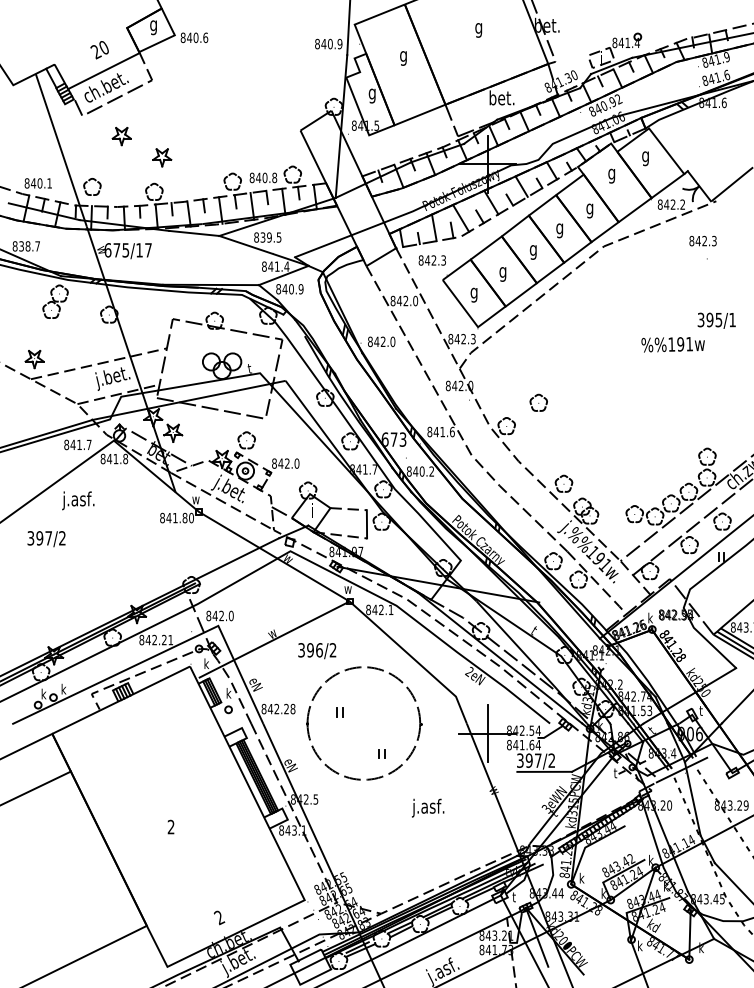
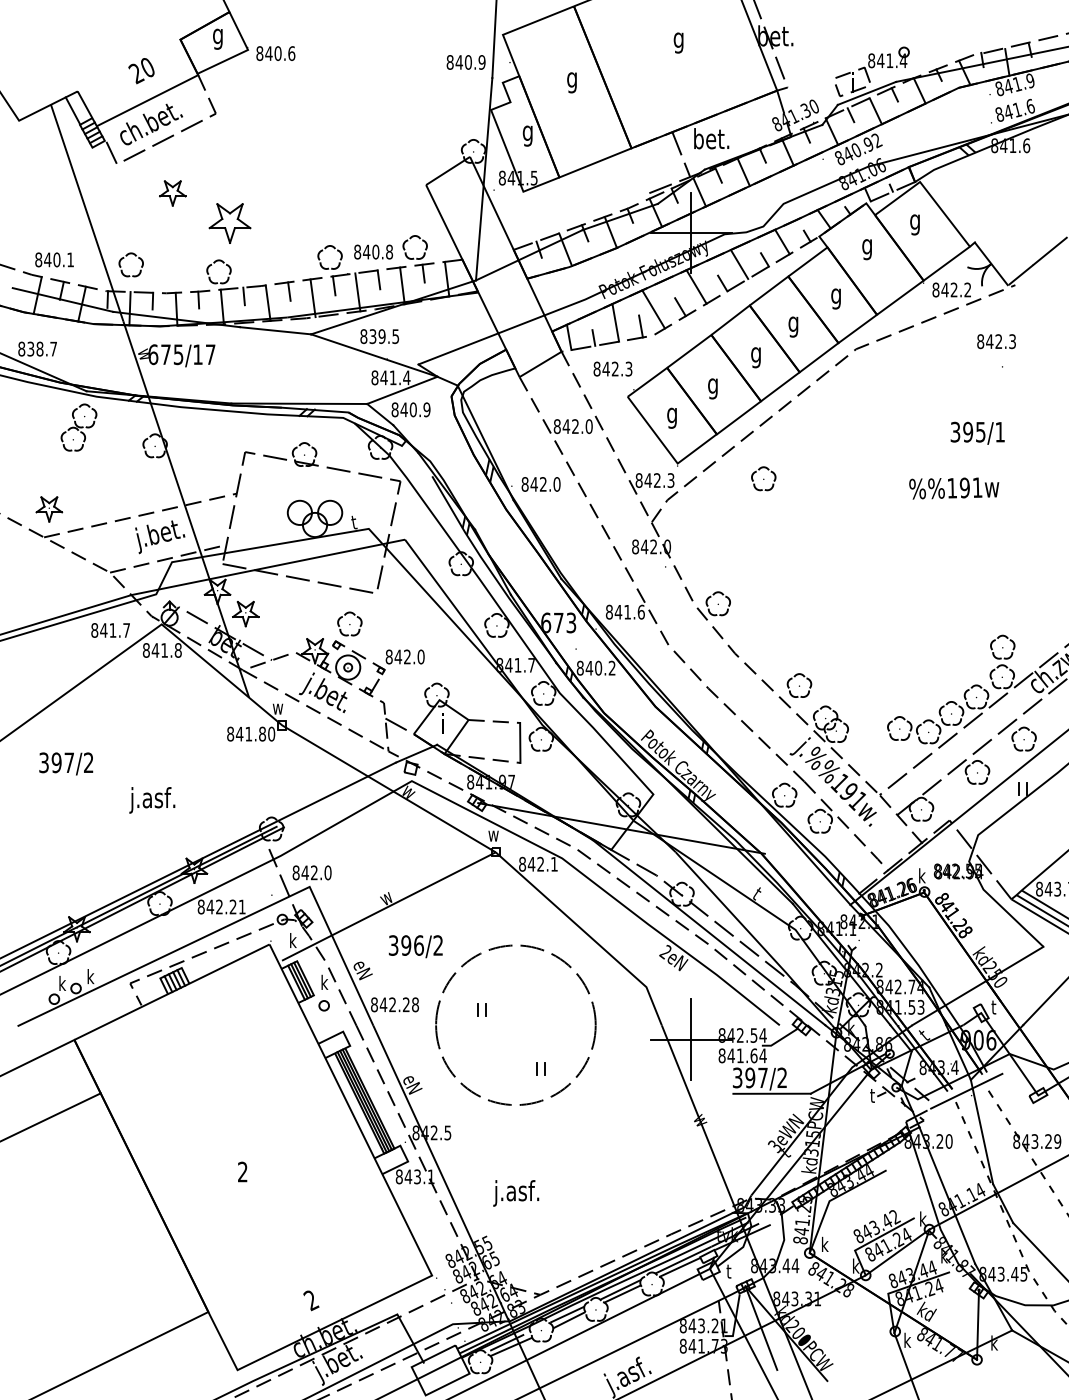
line: (451, 120) -> (681, 155), moved
part: (162, 157) -> (230, 223), size x1.6
text: (716, 320) -> (977, 432), moved
part: (538, 402) -> (763, 478), moved
text: (78, 500) -> (152, 799), moved
text: (317, 651) -> (416, 947), moved
text: (428, 807) -> (516, 1192), moved

